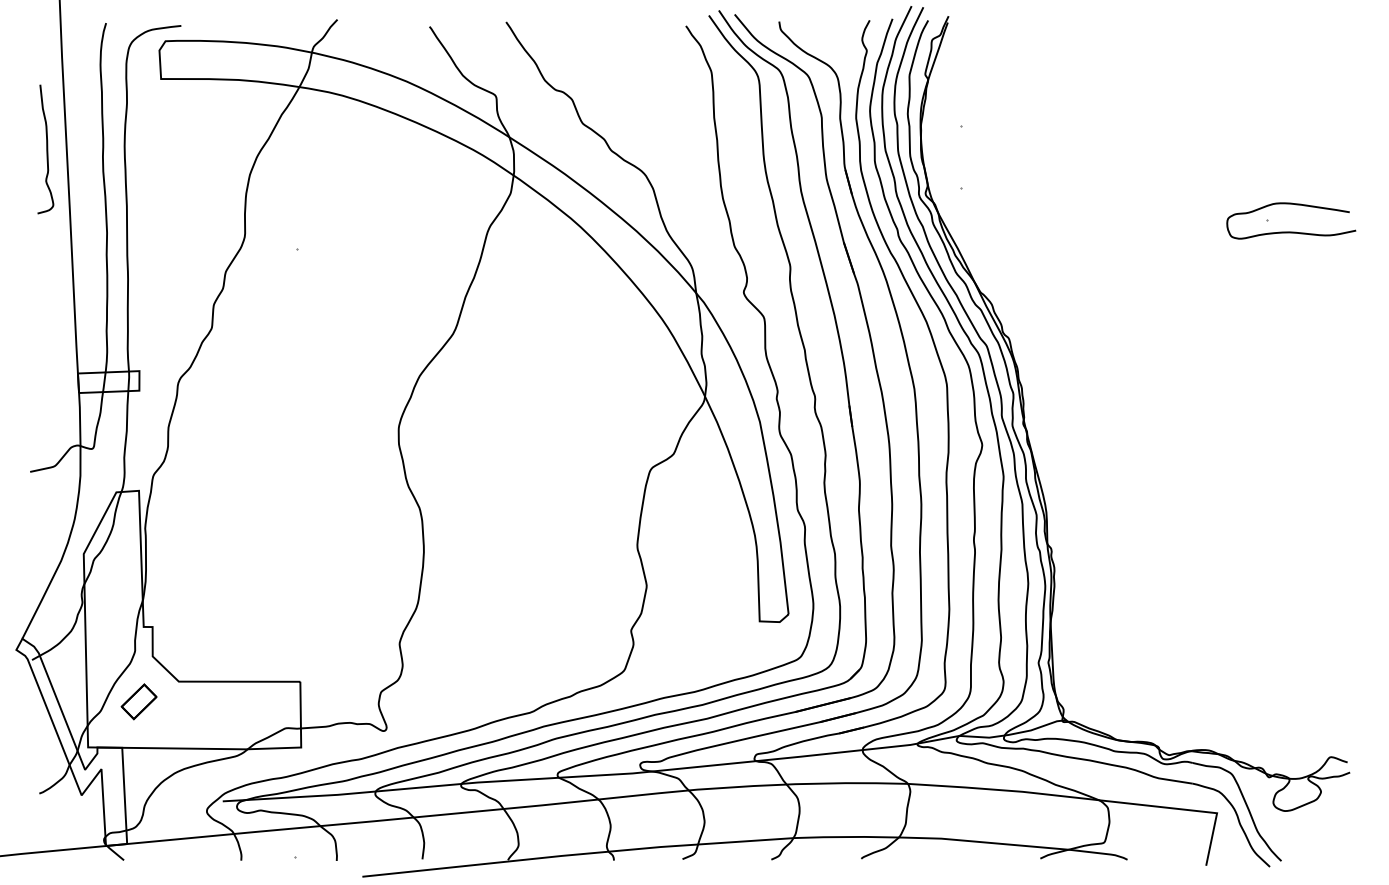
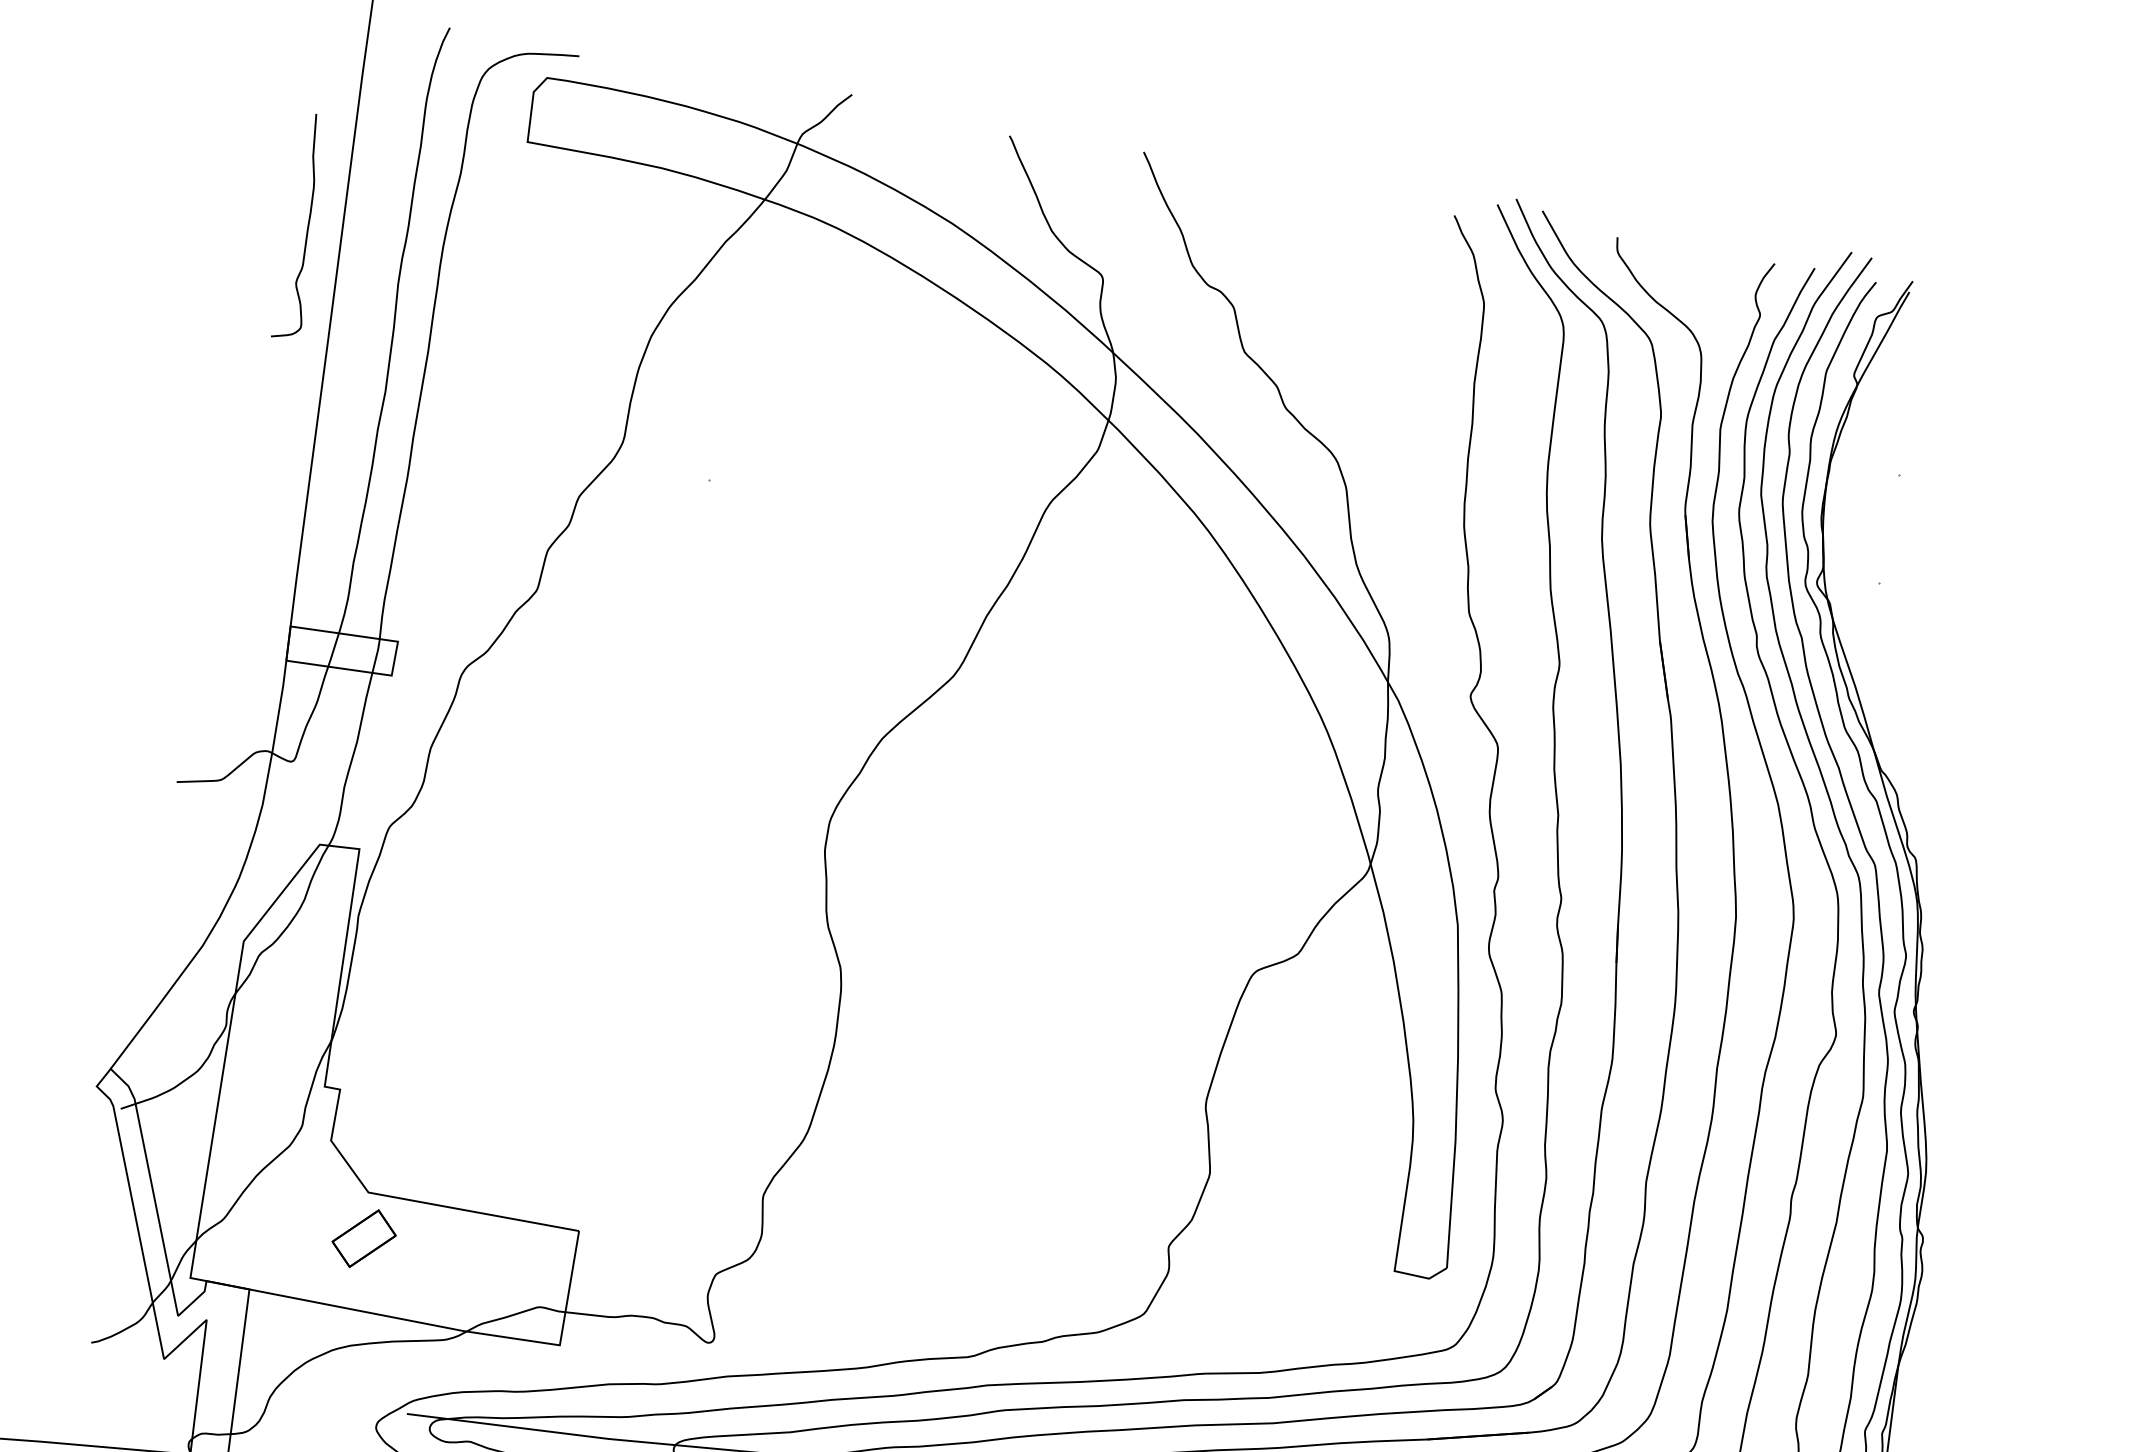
part: (138, 701) -> (363, 1237), moved

